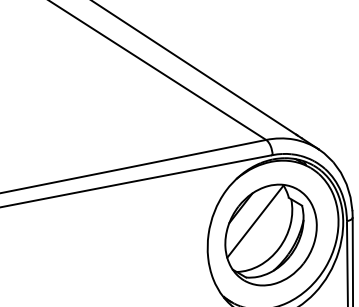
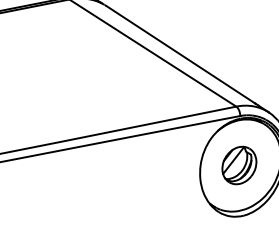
part: (271, 234) -> (239, 165), size x0.6

